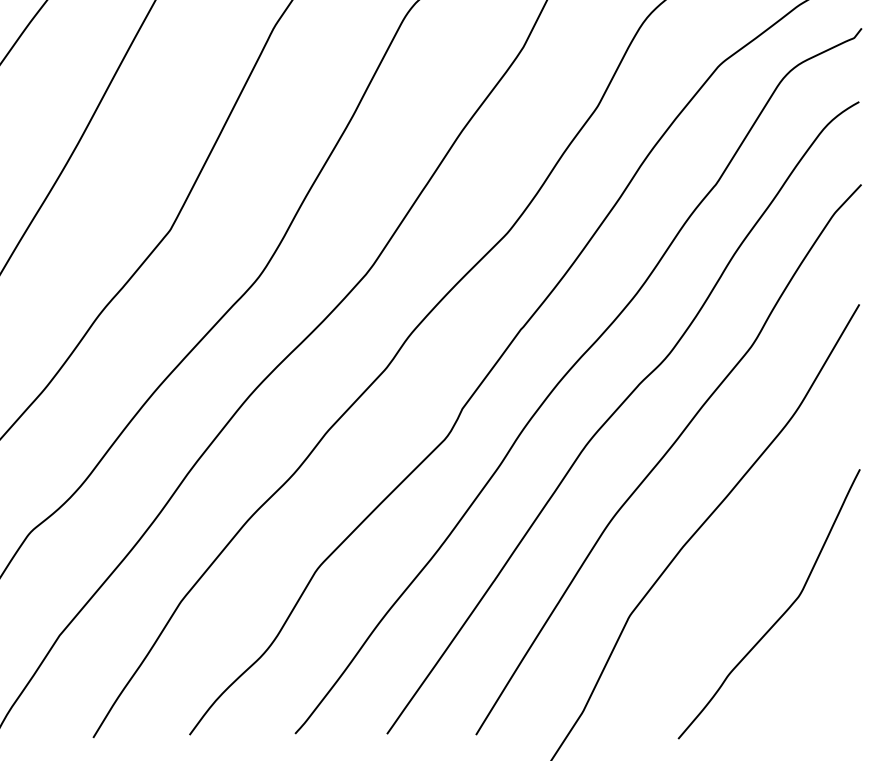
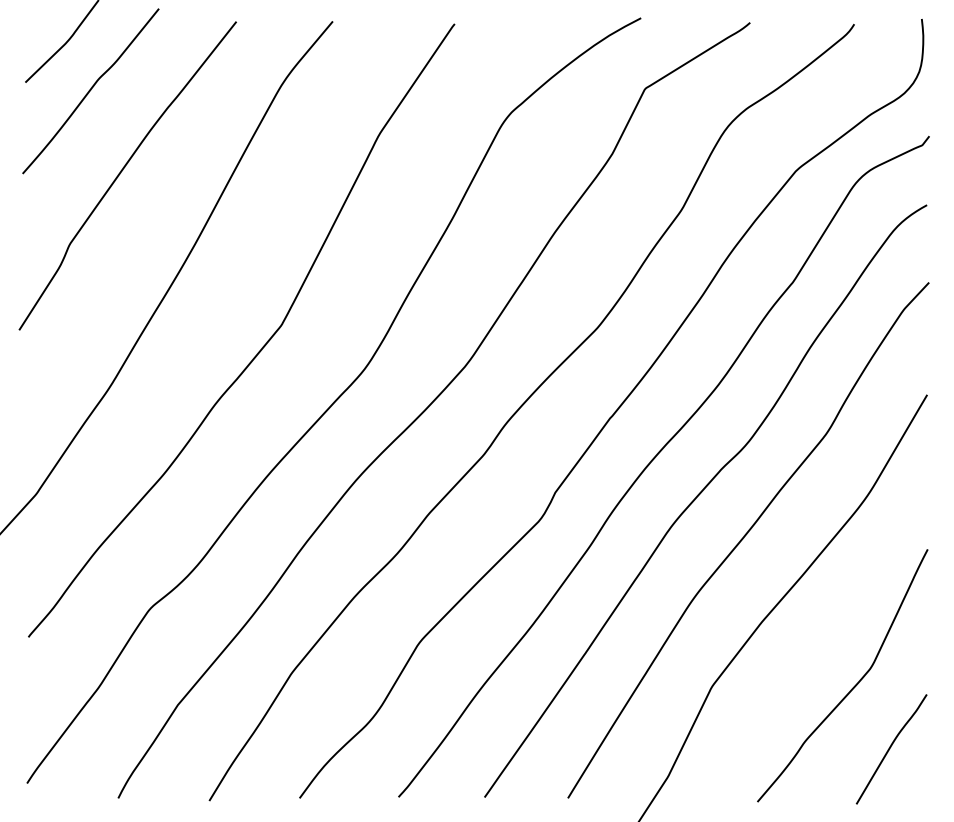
curve: (820, 681) -> (890, 748), added

